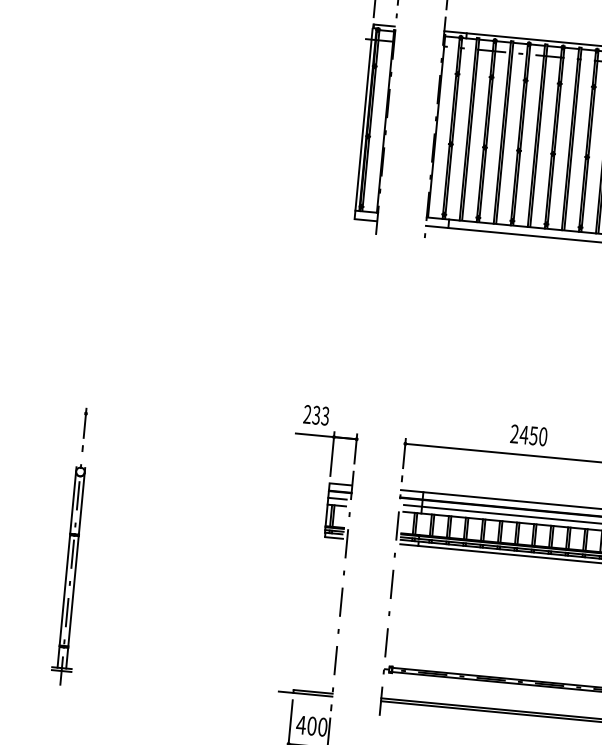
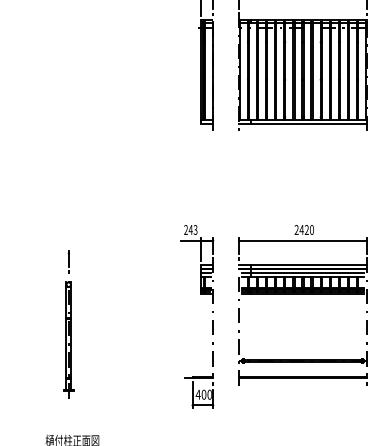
text: (315, 414) -> (190, 229), 233 -> 243
text: (533, 434) -> (306, 229), 2450 -> 2420
part: (73, 546) -> (68, 324), moved

